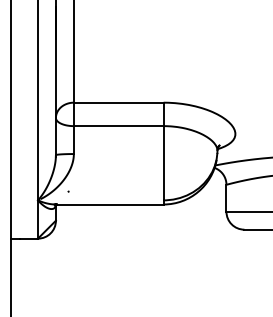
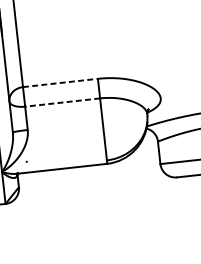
line: (118, 102) -> (60, 82), solid -> dashed
line: (118, 126) -> (62, 102), solid -> dashed

